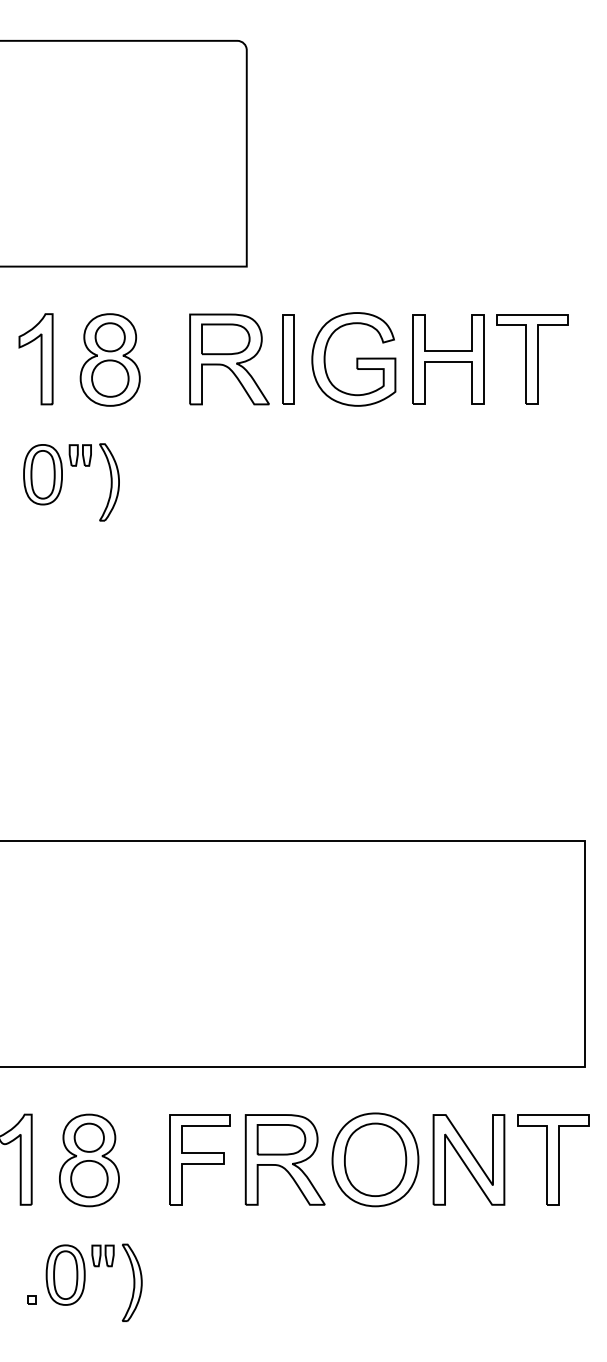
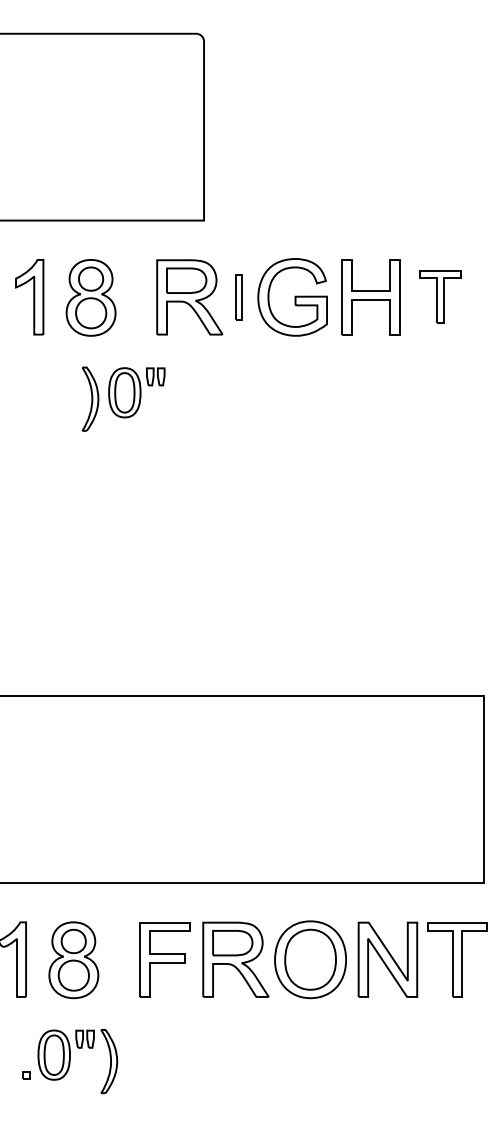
part: (288, 359) -> (238, 297), size x0.6
part: (532, 359) -> (440, 297), size x0.7
part: (57, 474) -> (136, 392), moved

